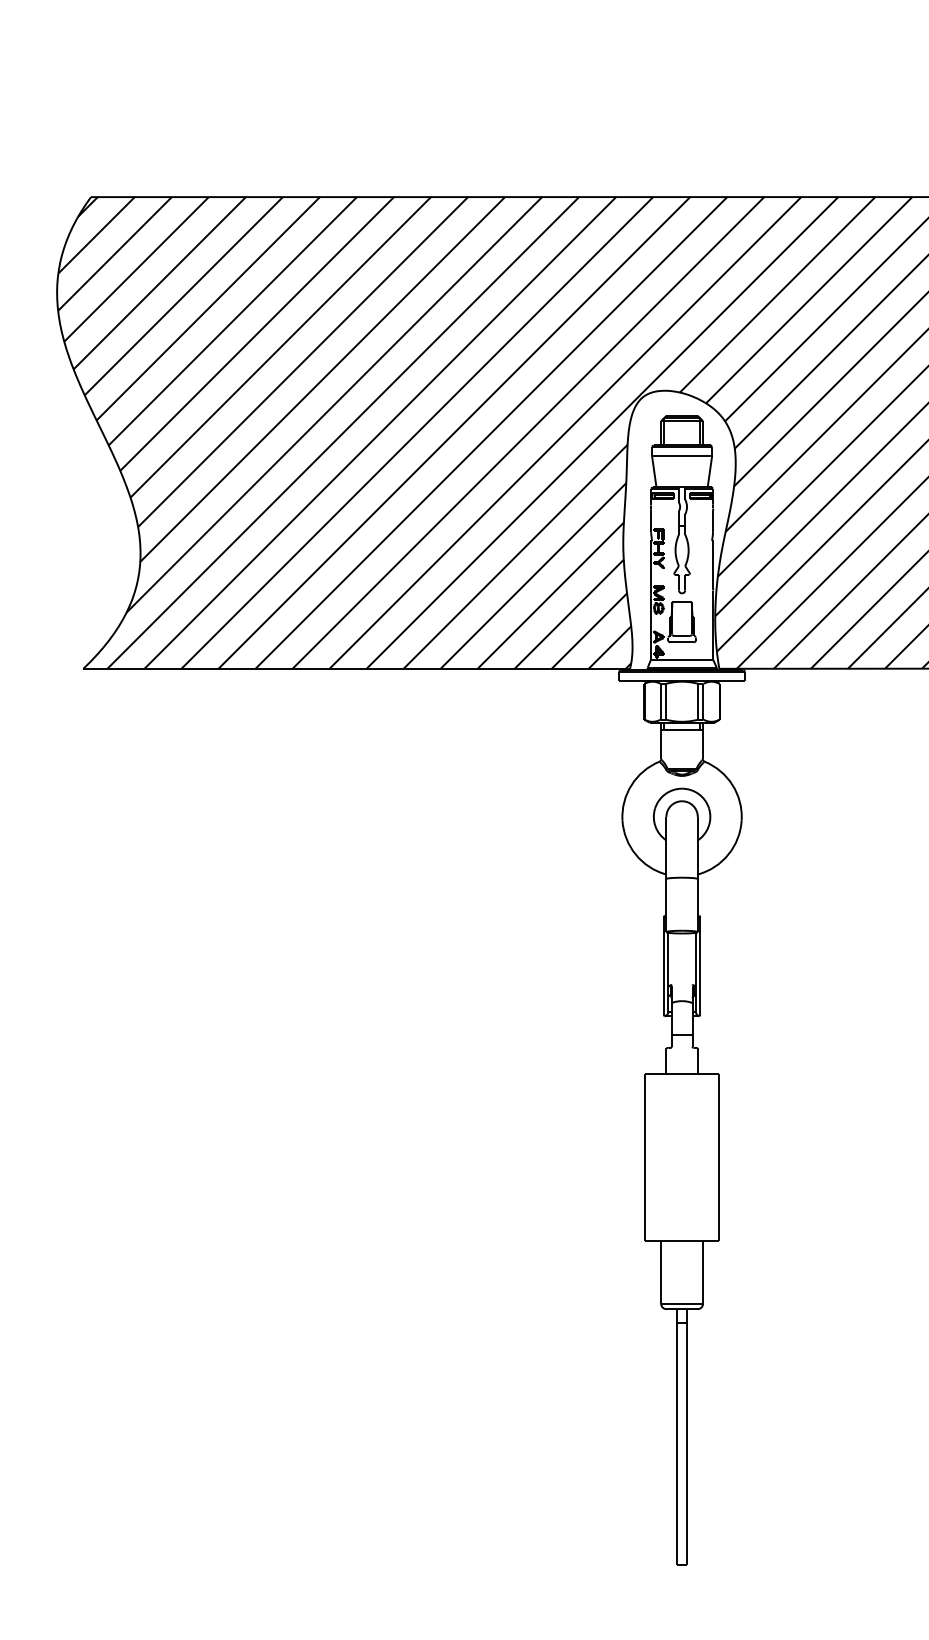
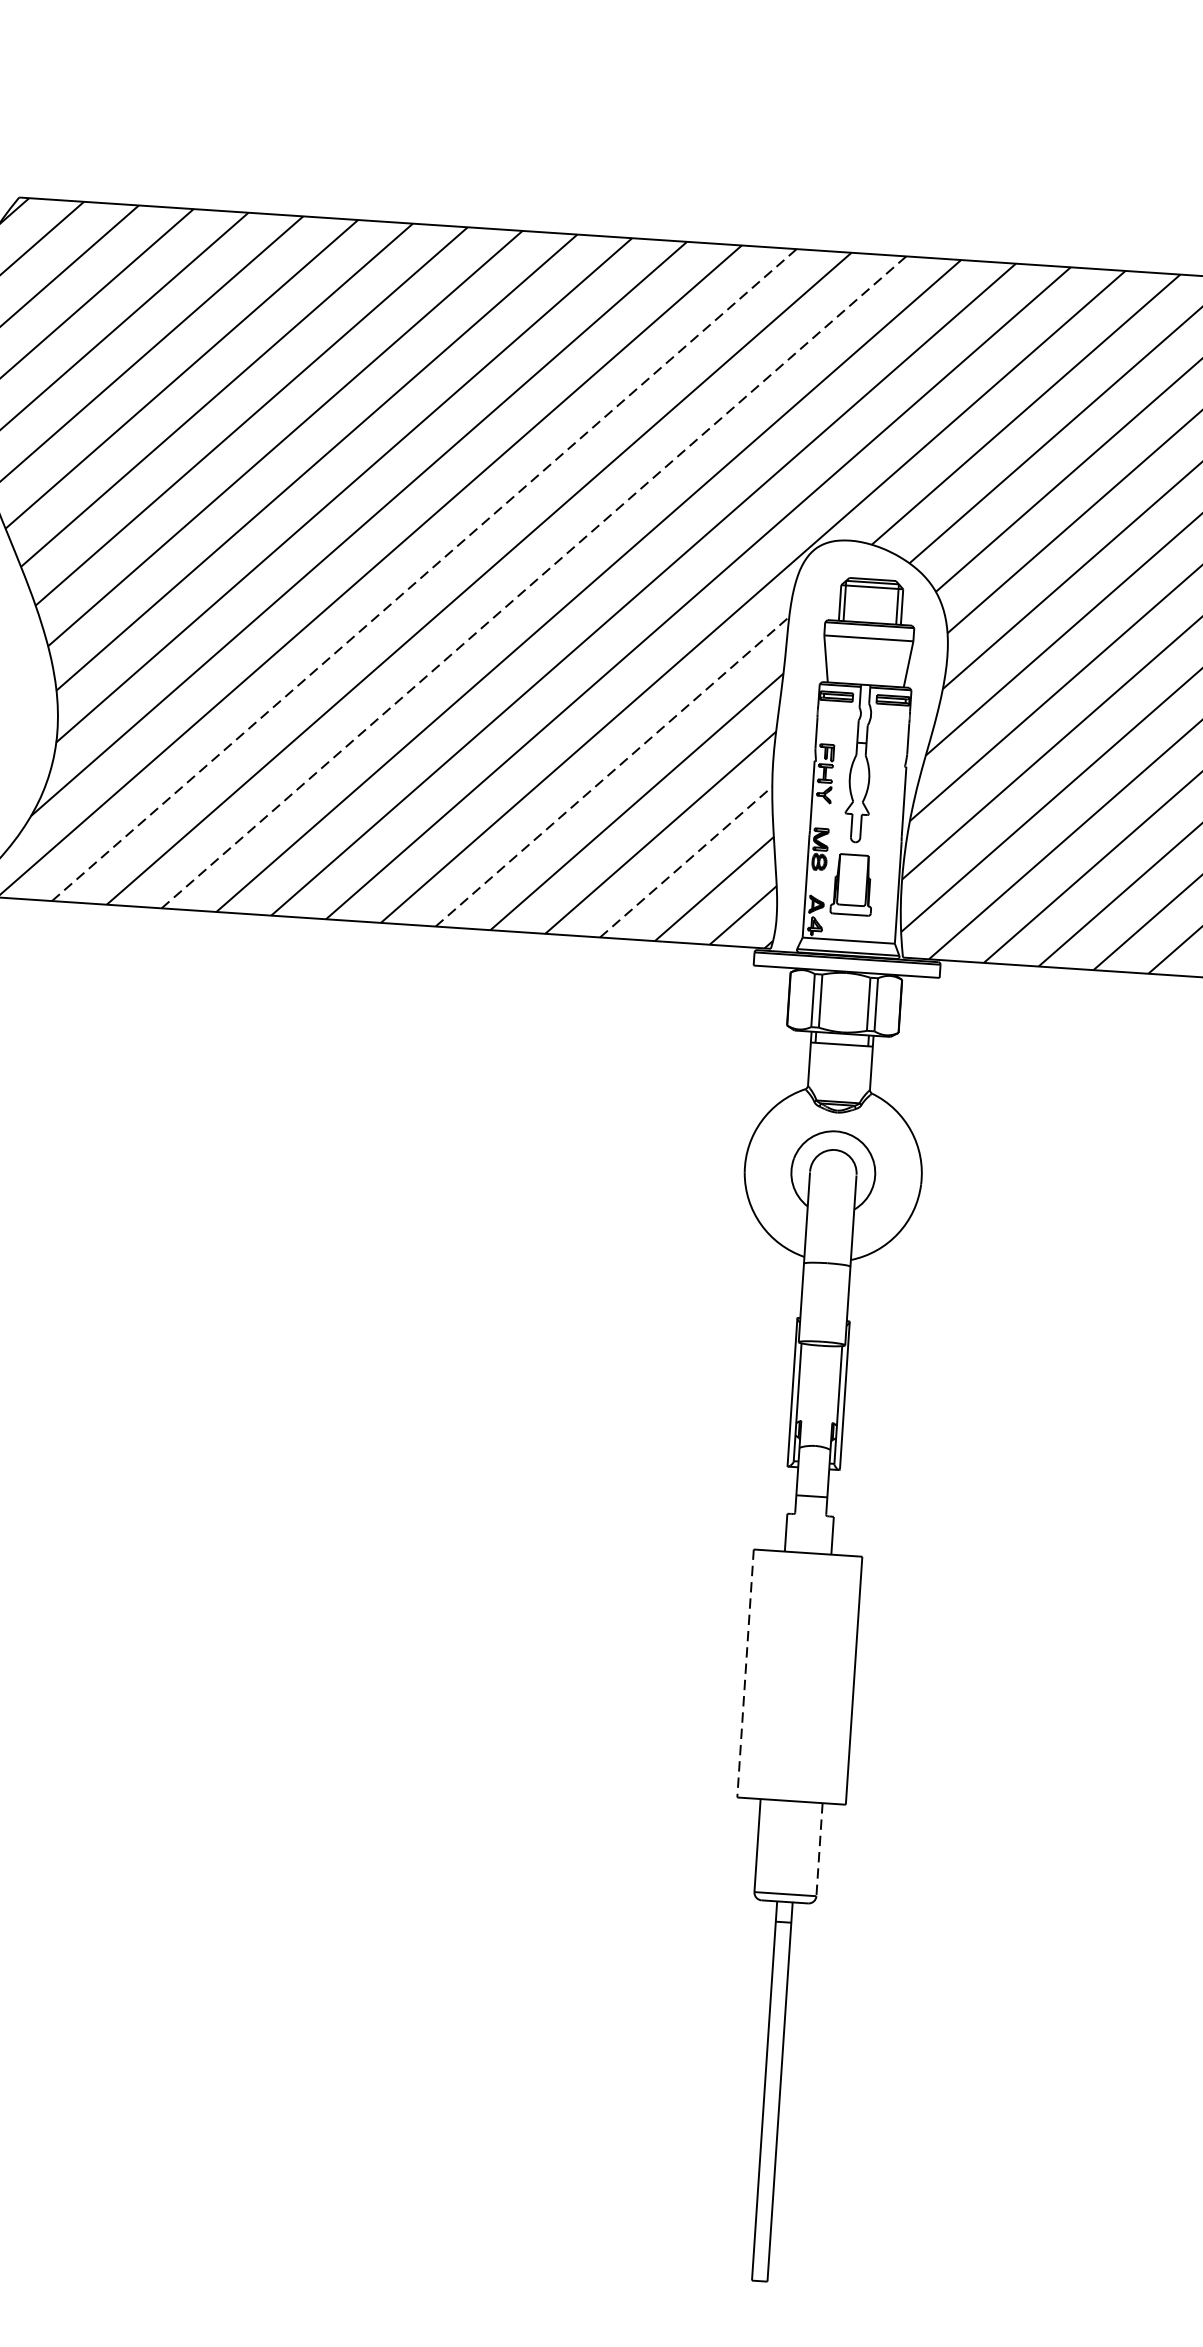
line: (380, 432) -> (424, 574), solid -> dashed
line: (454, 432) -> (534, 581), solid -> dashed
line: (516, 556) -> (613, 771), solid -> dashed
line: (569, 613) -> (686, 860), solid -> dashed
line: (645, 1157) -> (745, 1673), solid -> dashed
line: (703, 1272) -> (820, 1849), solid -> dashed

